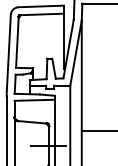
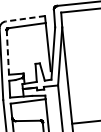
line: (41, 6) -> (25, 18), solid -> dashed
line: (17, 41) -> (7, 51), solid -> dashed

